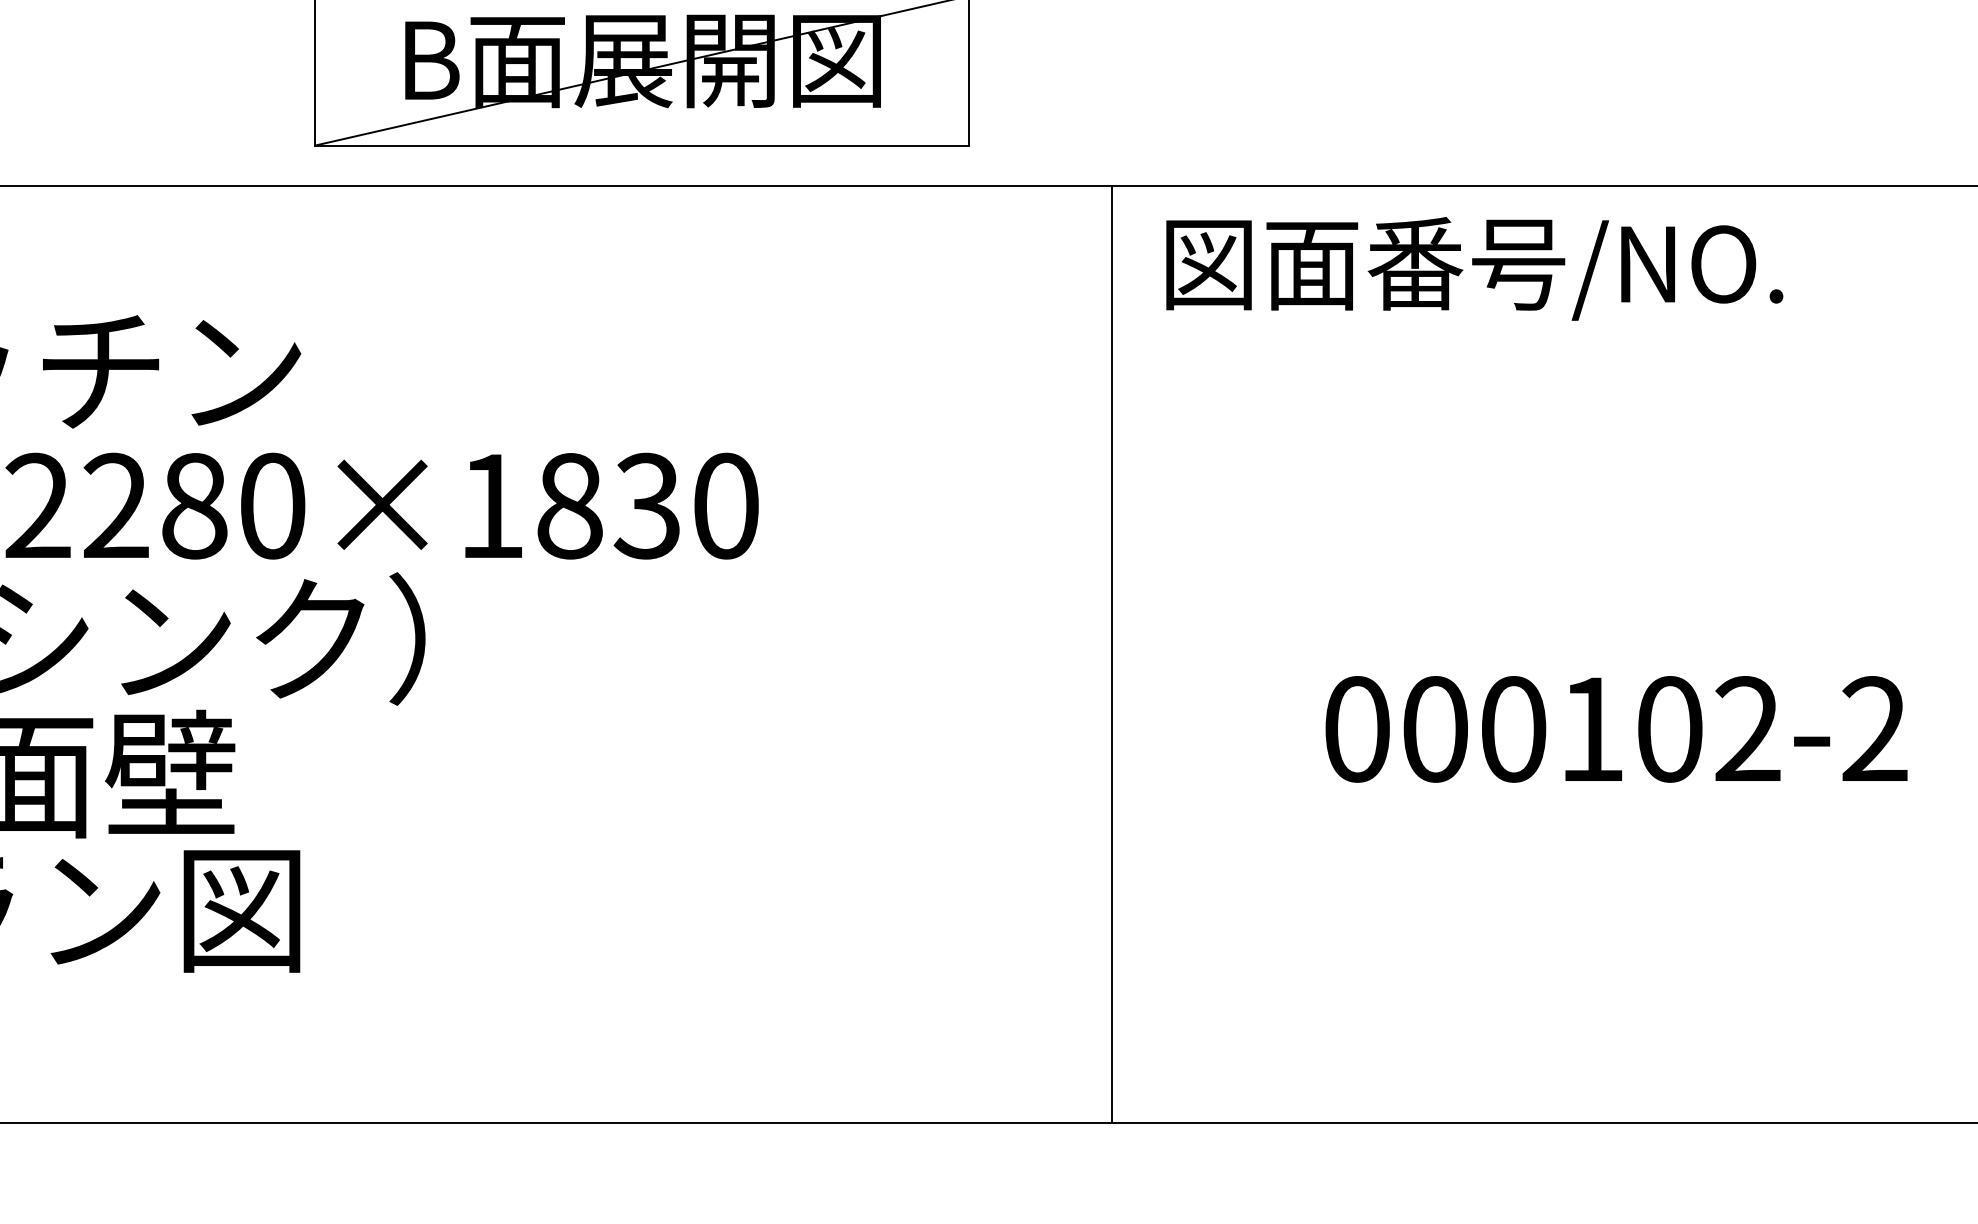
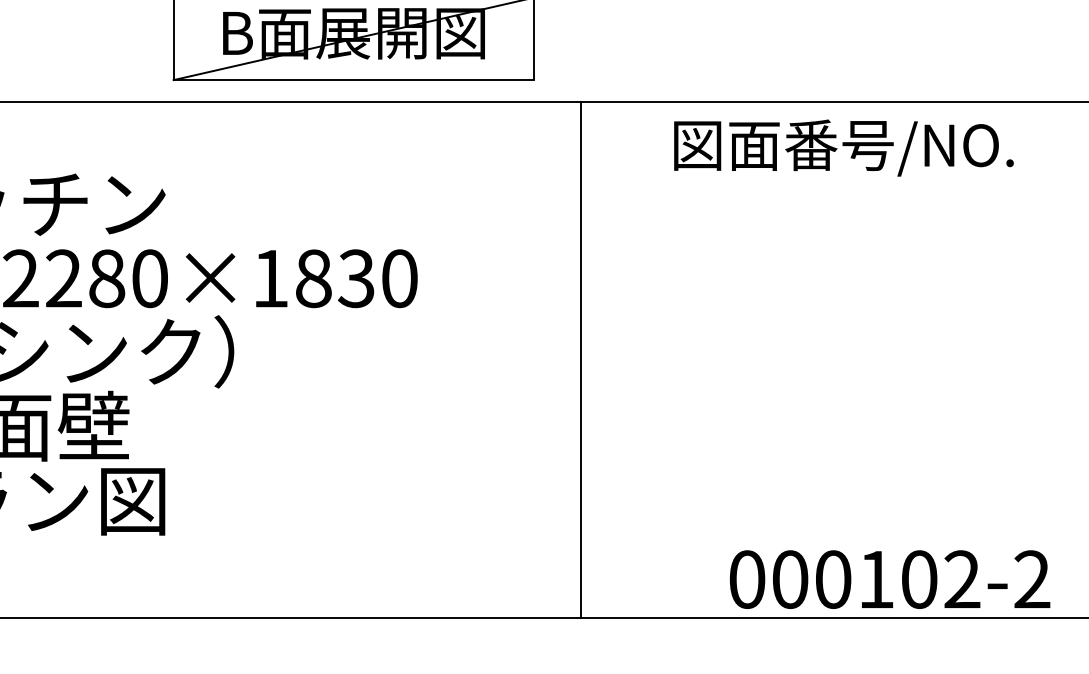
text: (1473, 267) -> (843, 147), moved
line: (1112, 654) -> (581, 360), moved
text: (1617, 729) -> (890, 579), moved

